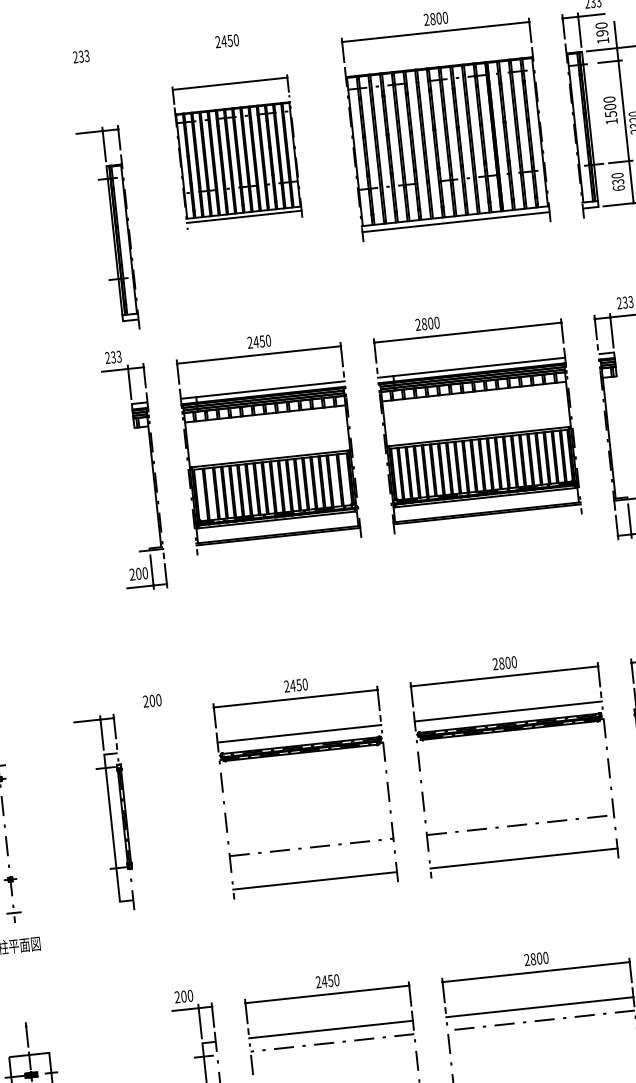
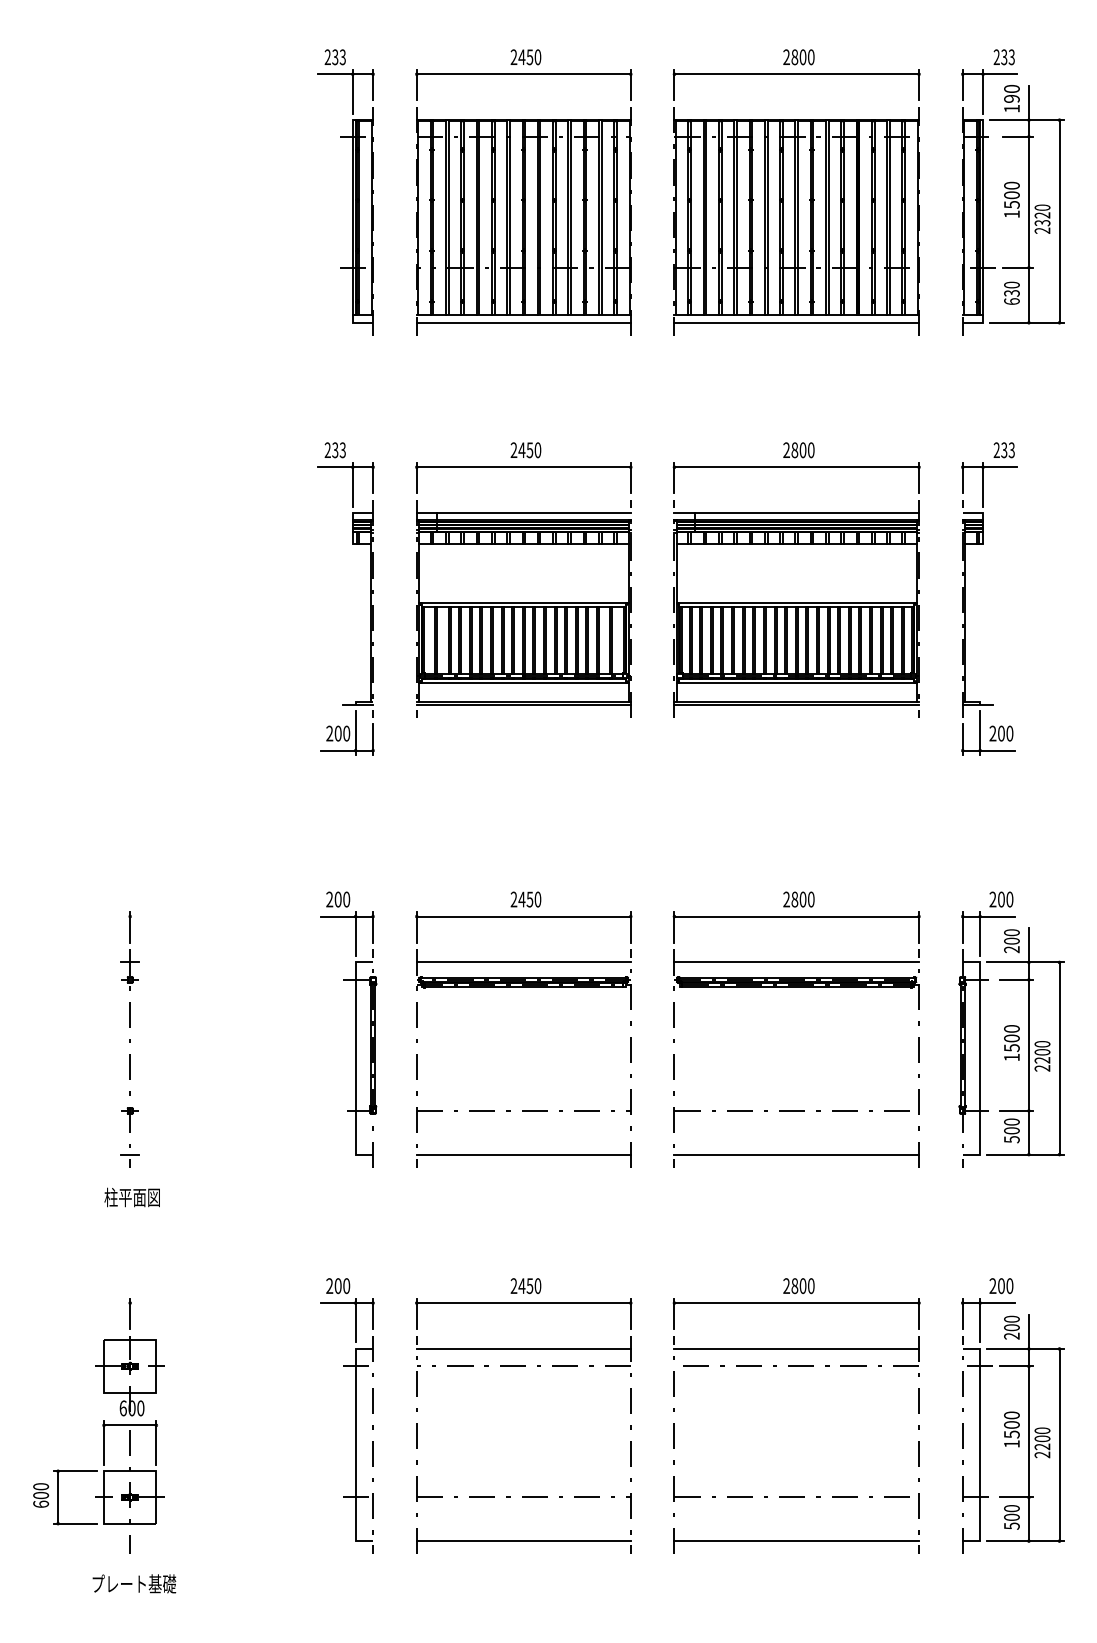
part: (237, 152) -> (523, 202), size x1.43
part: (113, 229) -> (352, 202), moved
text: (427, 324) -> (798, 450), moved
part: (110, 813) -> (355, 1039), moved

